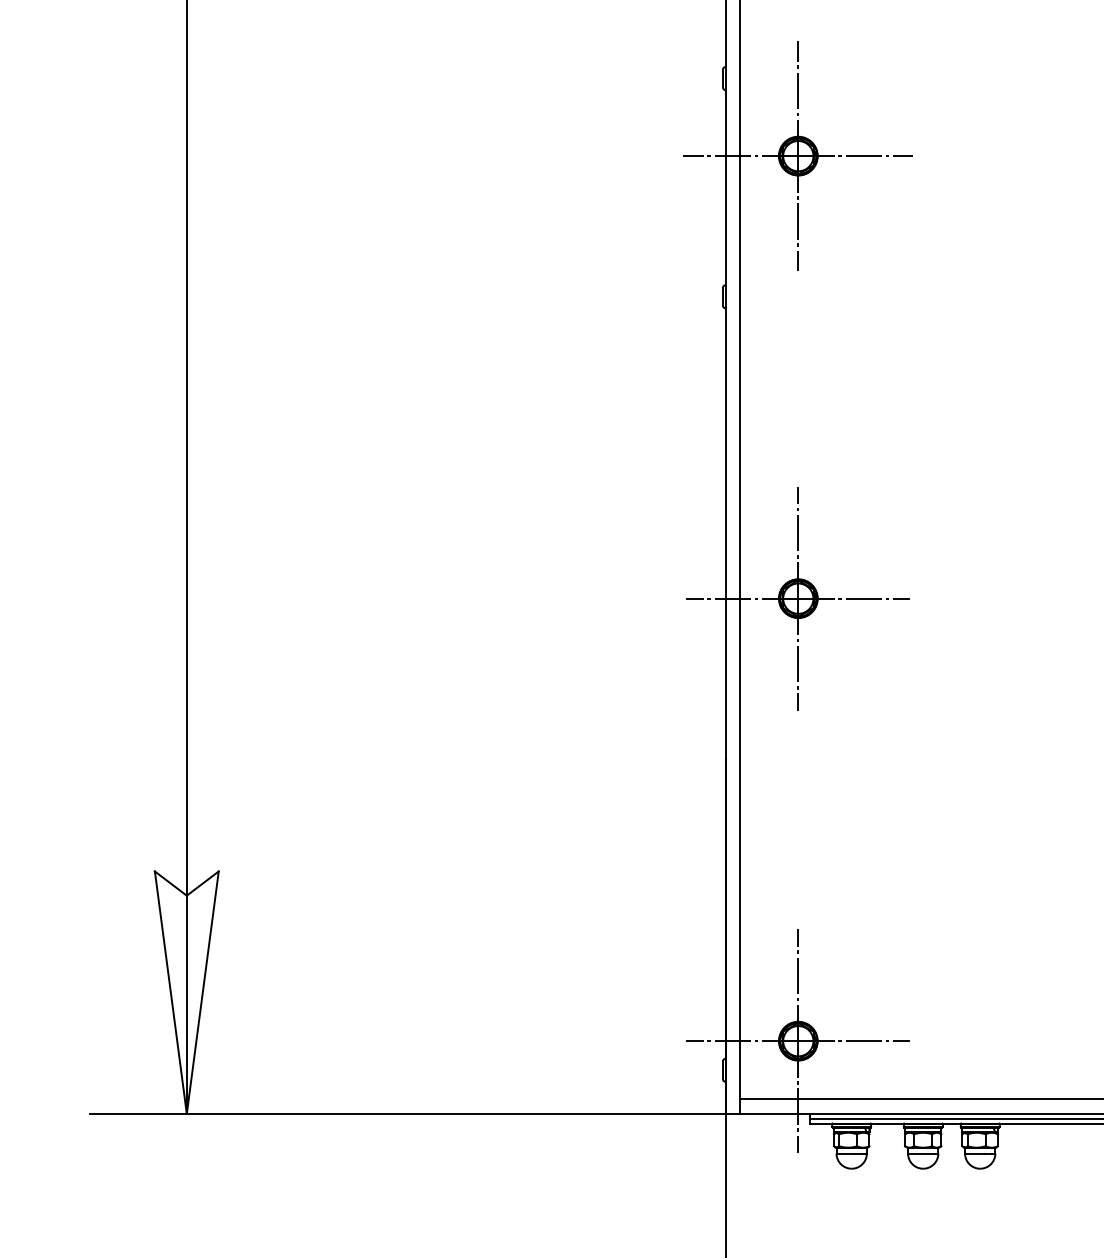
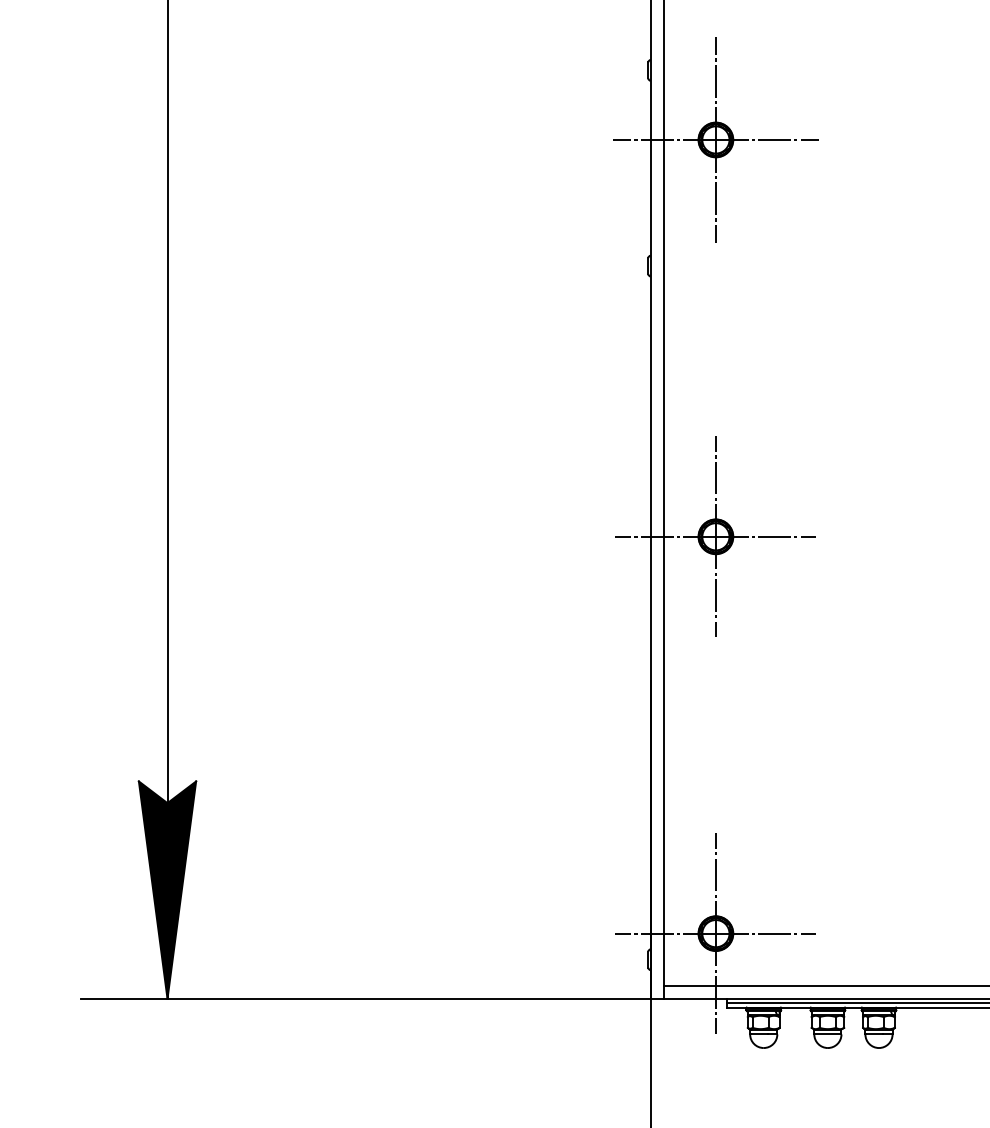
fill: (186, 991) -> (167, 889), added

